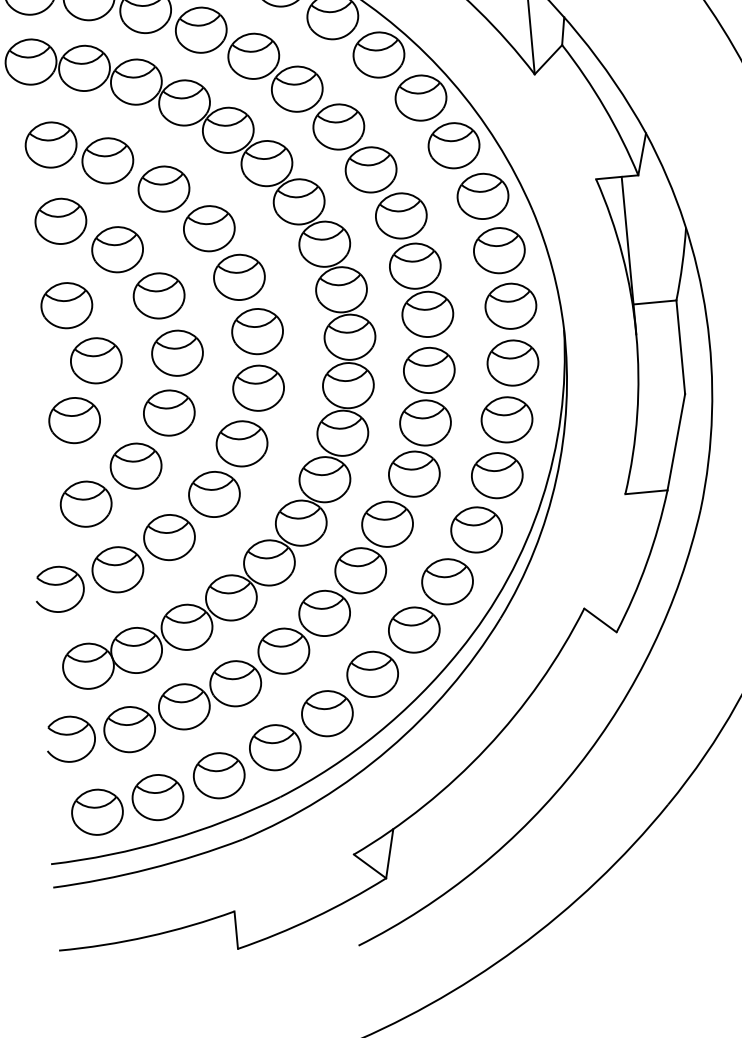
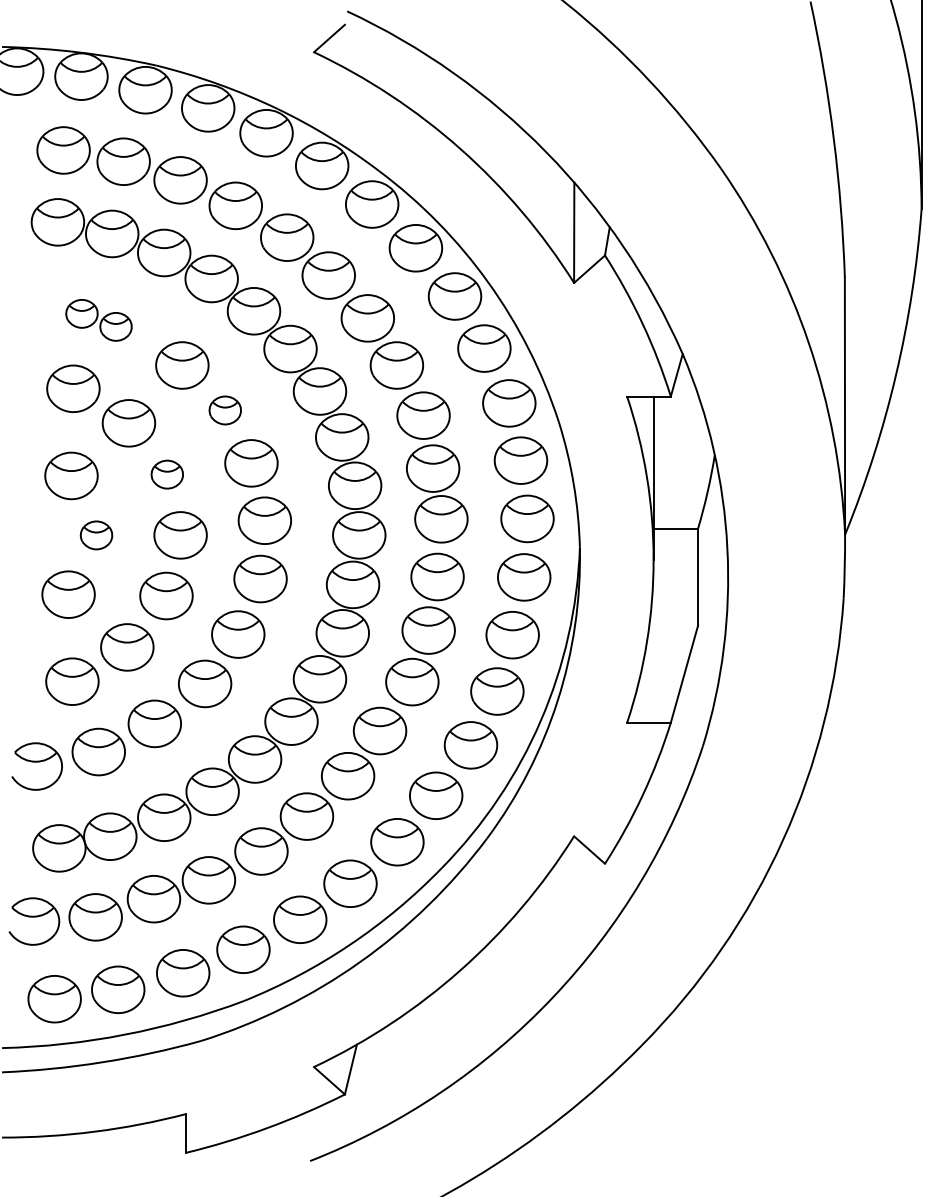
part: (79, 153) -> (98, 320), size x0.6
part: (209, 228) -> (225, 410), size x0.6
part: (159, 295) -> (167, 474), size x0.6
part: (96, 360) -> (96, 535), size x0.6

